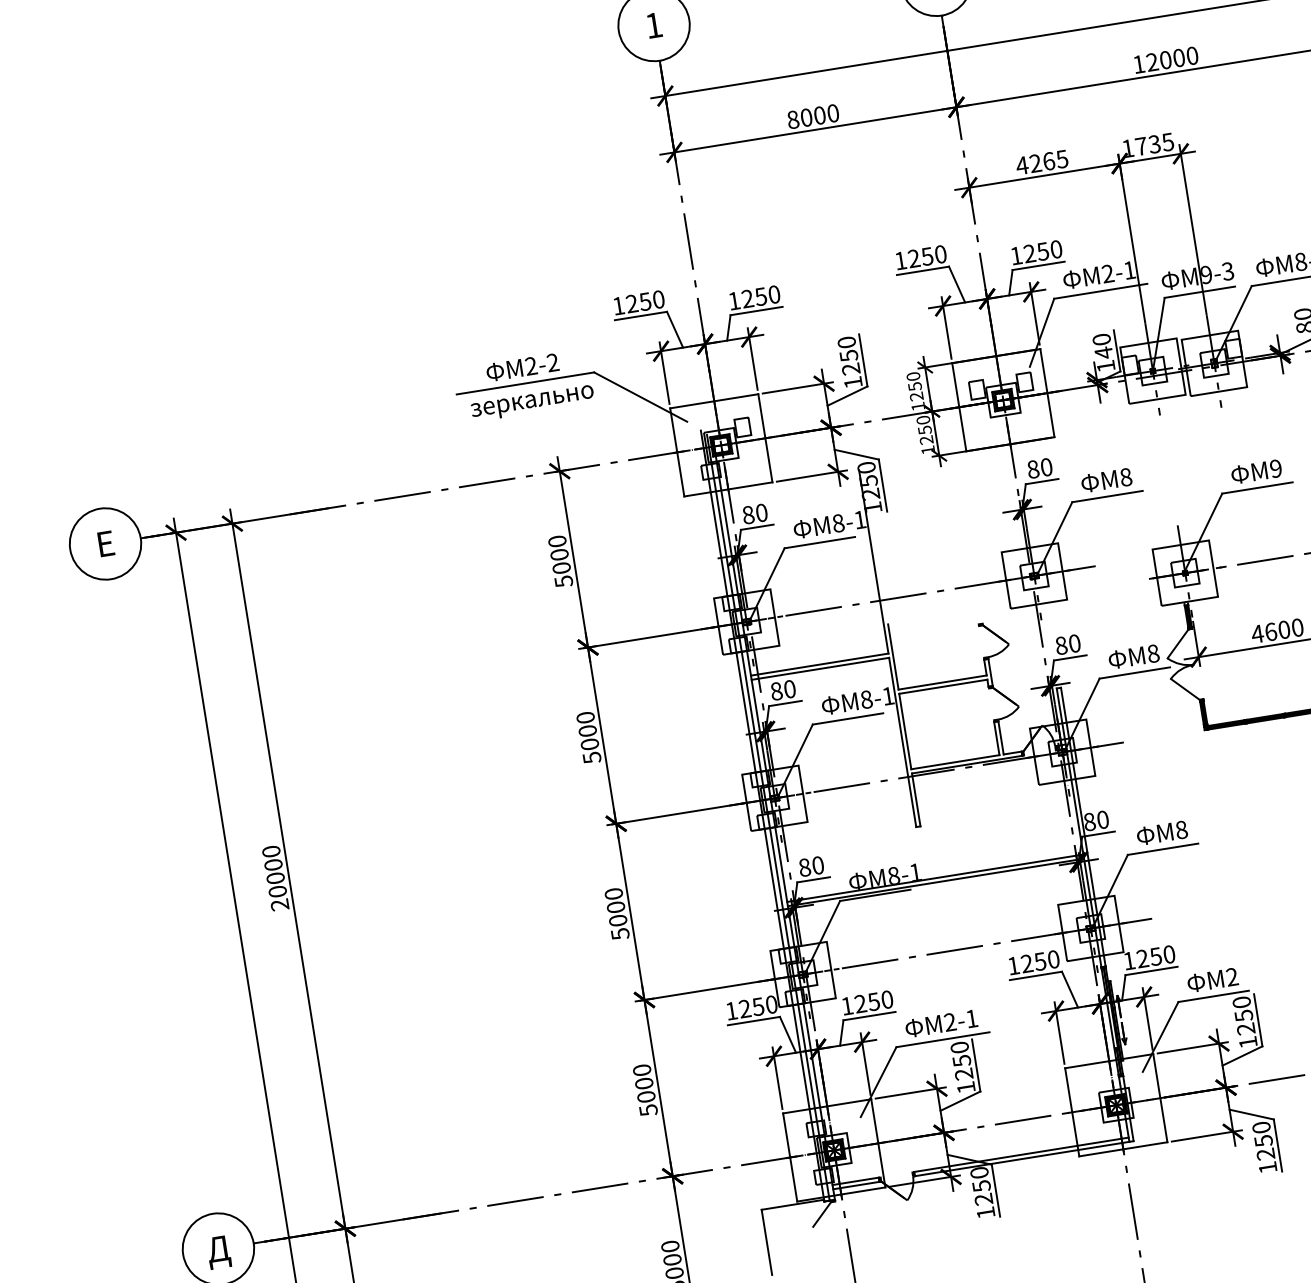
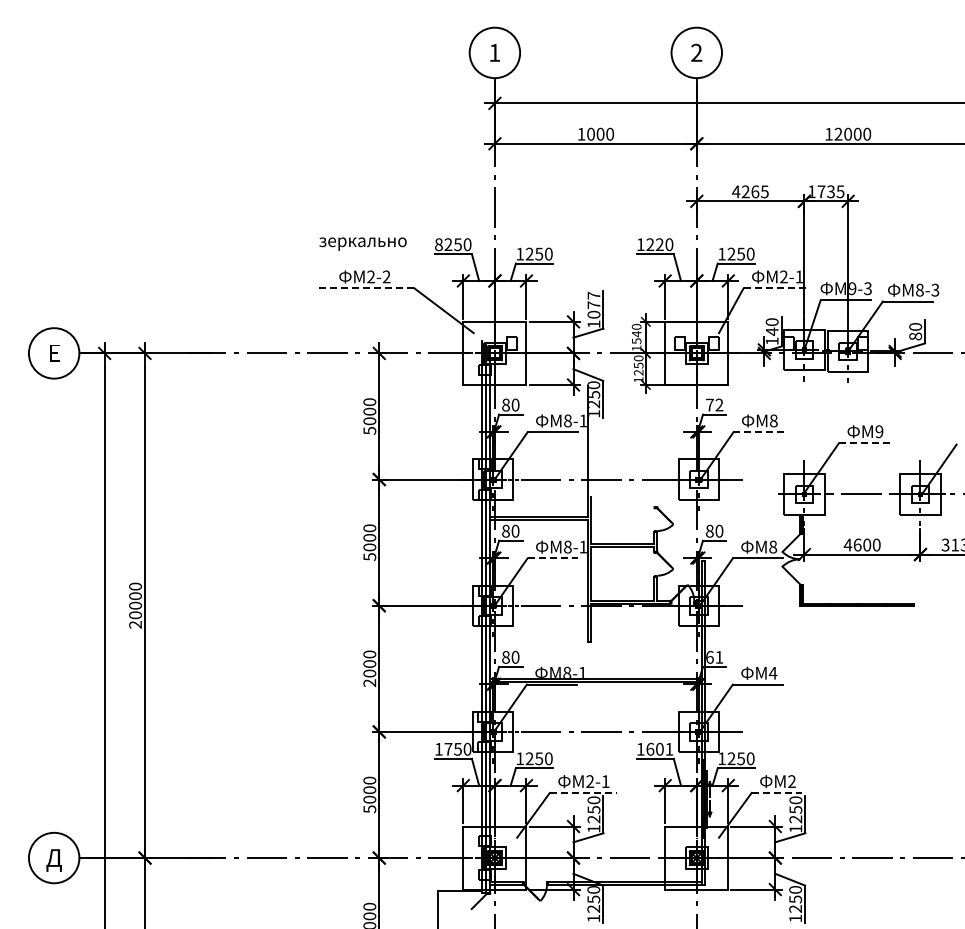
text: (793, 118) -> (581, 133), 8000 -> 1000
text: (926, 256) -> (659, 244), 1250 -> 1220
line: (1101, 291) -> (777, 288), solid -> dashed
text: (618, 305) -> (438, 244), 1250 -> 8250
text: (848, 354) -> (593, 304), 1250 -> 1077
line: (524, 383) -> (364, 288), solid -> dashed
text: (915, 391) -> (636, 337), 1250 -> 1540
text: (531, 402) -> (362, 243), moved
text: (1039, 467) -> (714, 404), 80 -> 72
line: (1257, 488) -> (864, 443), solid -> dashed
line: (1108, 496) -> (759, 432), solid -> dashed
line: (849, 718) -> (553, 558), solid -> dashed
text: (1096, 821) -> (714, 657), 80 -> 61
text: (1180, 829) -> (772, 672), 8 -> 4
text: (619, 934) -> (369, 683), 5000 -> 2000
text: (1039, 960) -> (659, 748), 1250 -> 1601
line: (1214, 995) -> (777, 792), solid -> dashed
text: (744, 1007) -> (448, 748), 1250 -> 1750
line: (943, 1039) -> (583, 792), solid -> dashed

